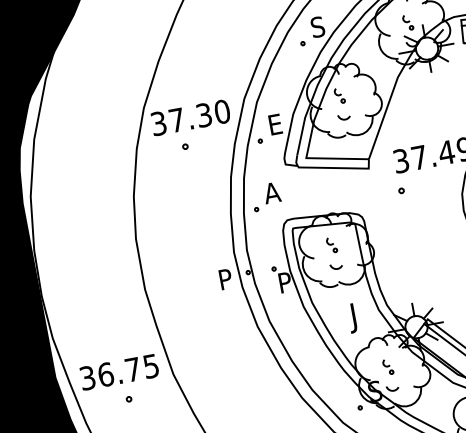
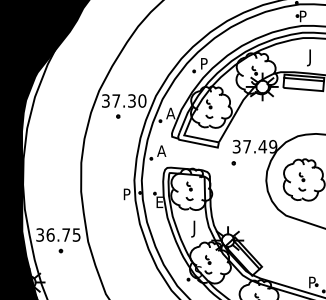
text: (316, 26) -> (203, 63), S -> P
text: (275, 124) -> (170, 113), E -> A
text: (286, 282) -> (160, 202), P -> E

